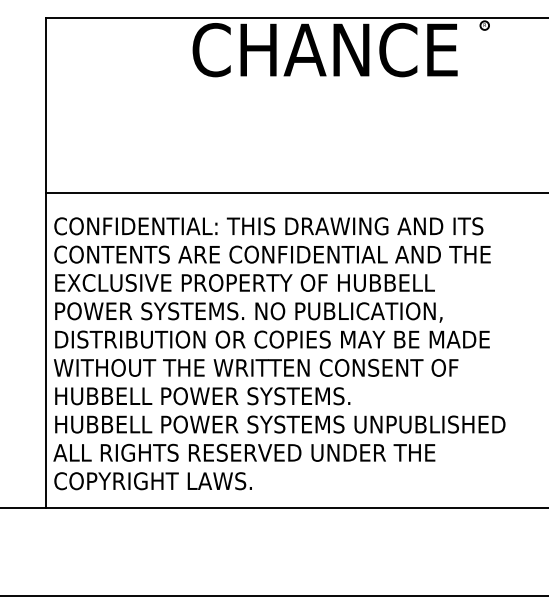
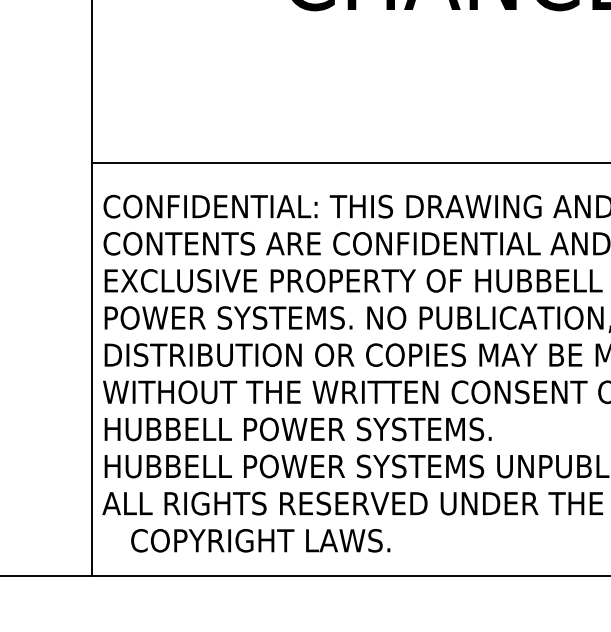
text: (152, 481) -> (259, 541), moved

